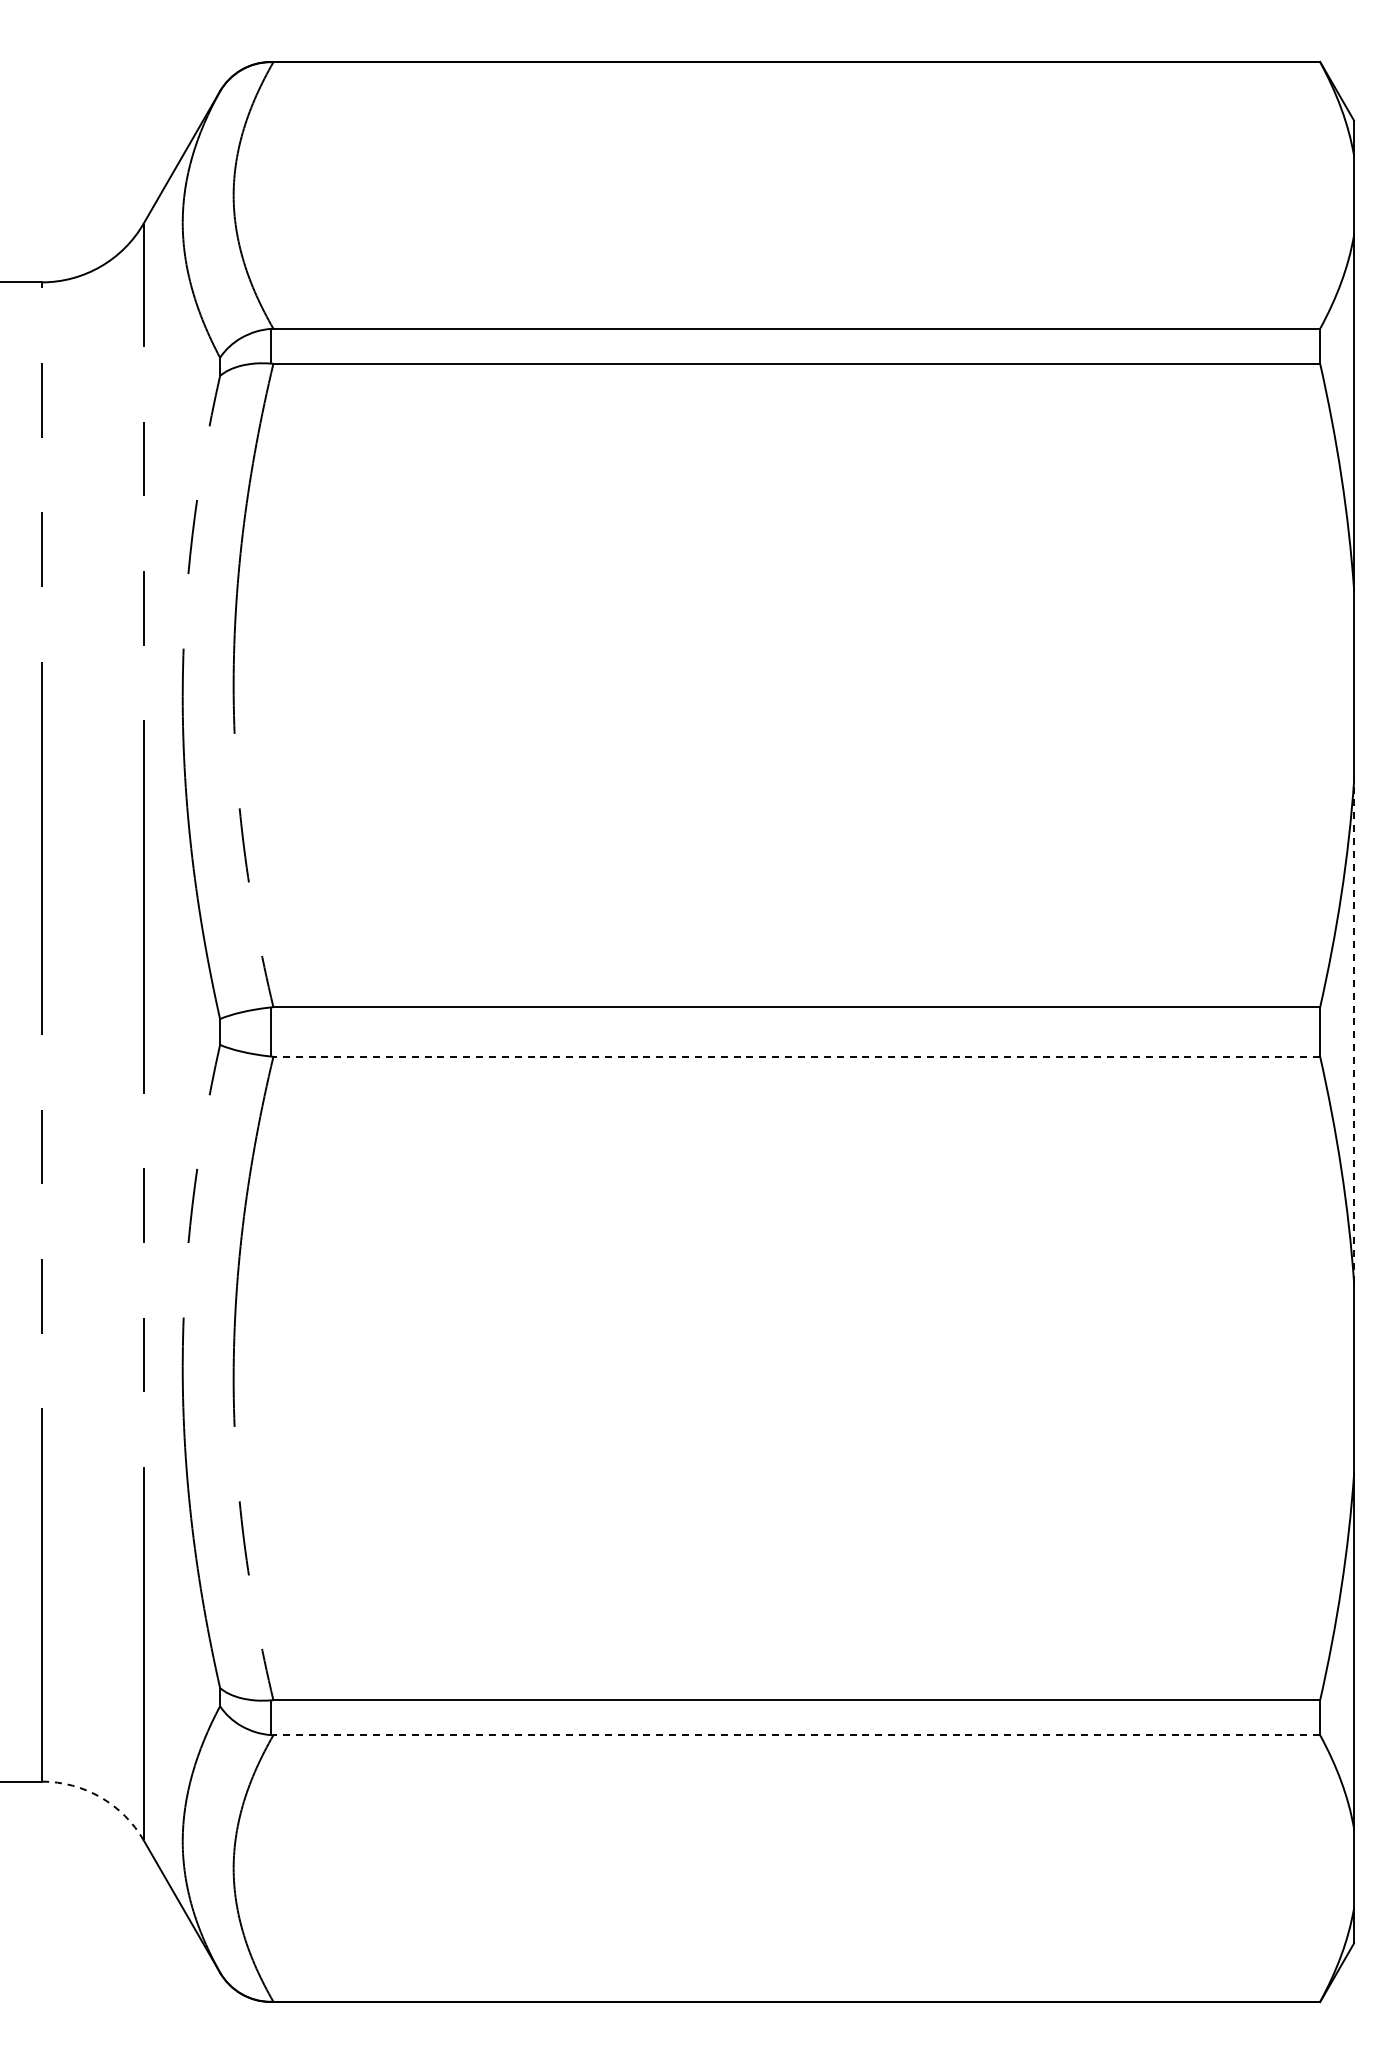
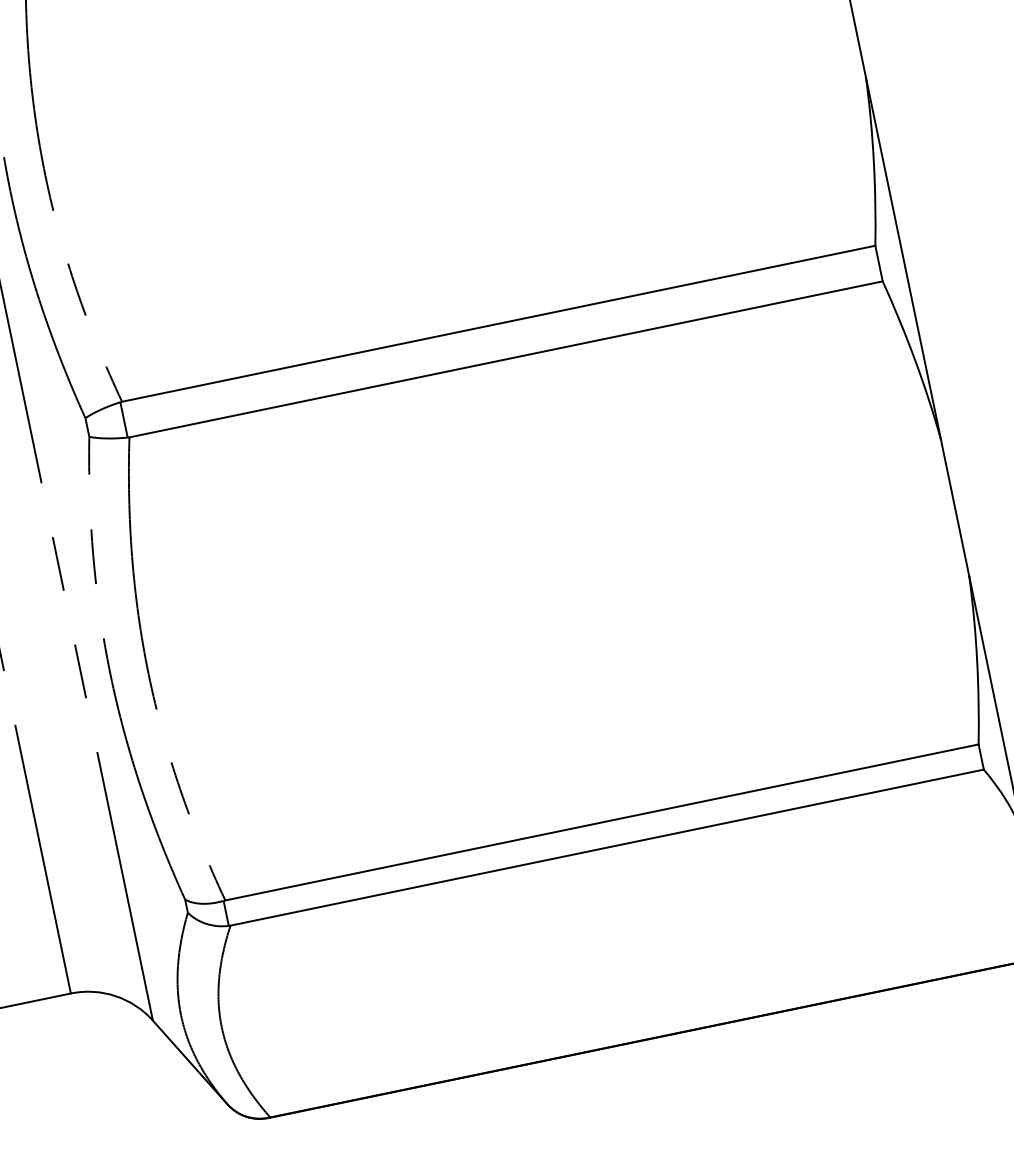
line: (1354, 1032) -> (903, 258), dashed -> solid
line: (796, 1056) -> (505, 359), dashed -> solid
line: (796, 1735) -> (607, 847), dashed -> solid
arc: (100, 1797) -> (115, 996), dashed -> solid

